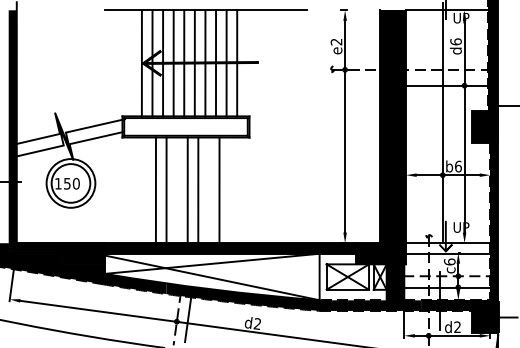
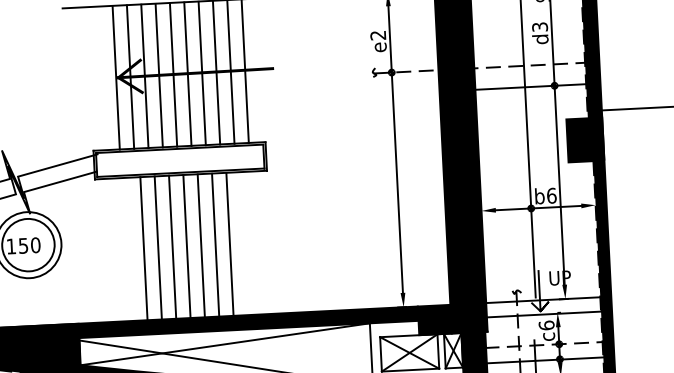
text: (455, 41) -> (539, 26), d6 -> d3
line: (177, 190) -> (173, 247), added
line: (208, 190) -> (215, 245), added

